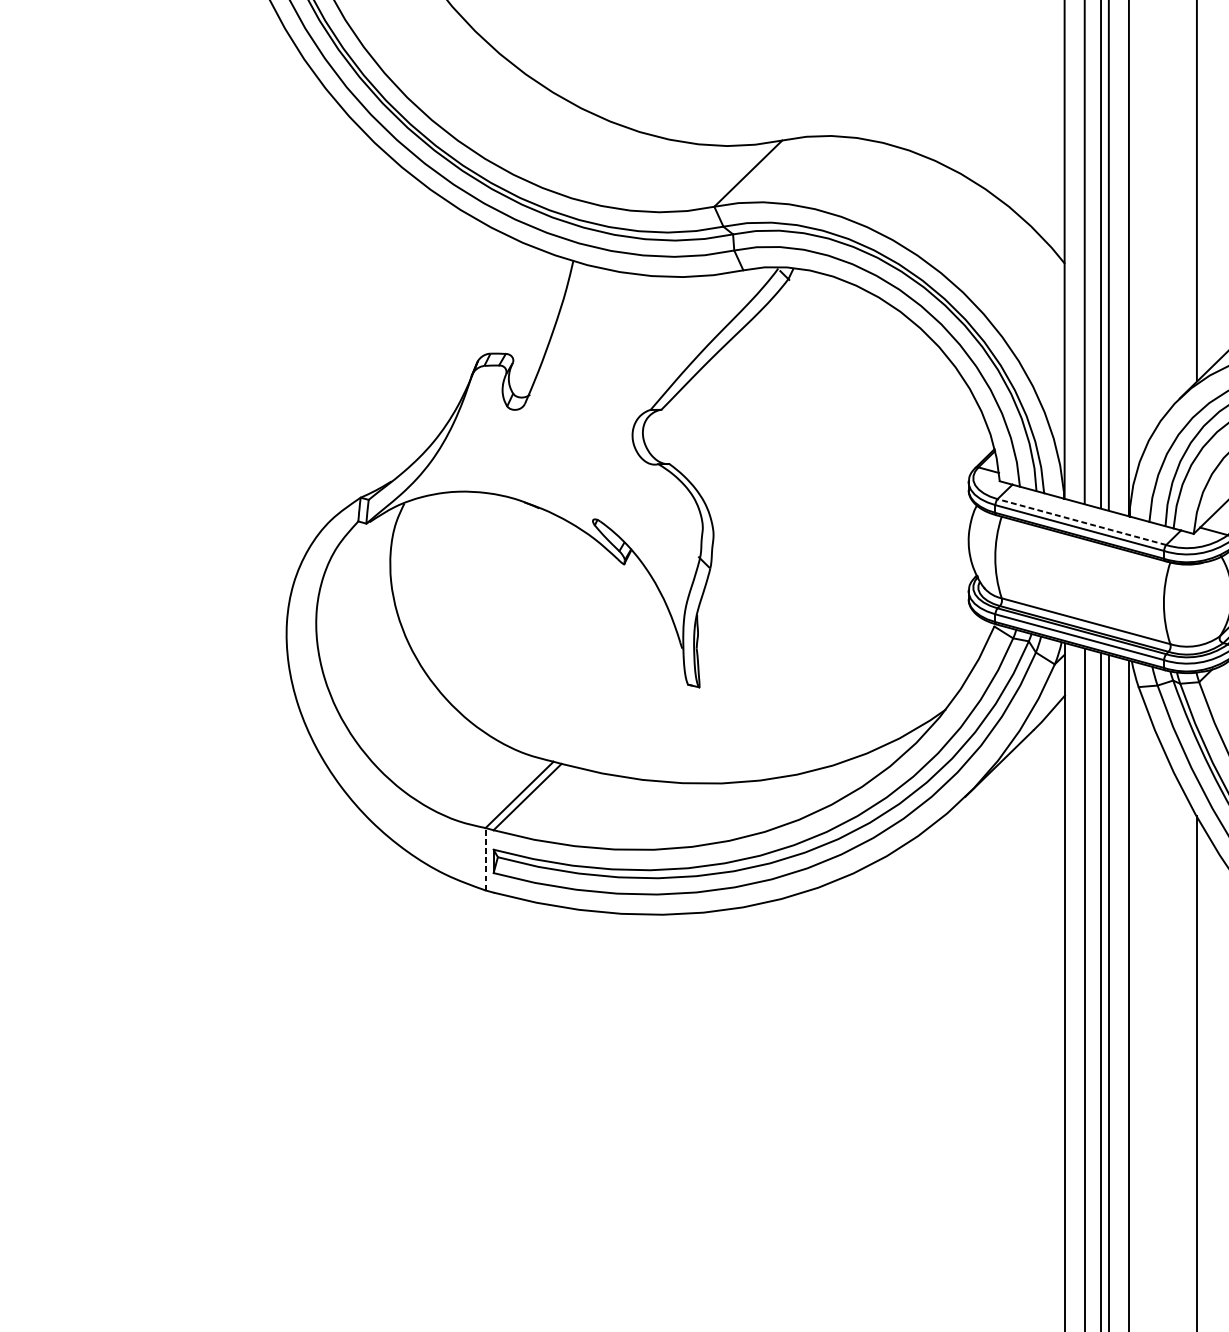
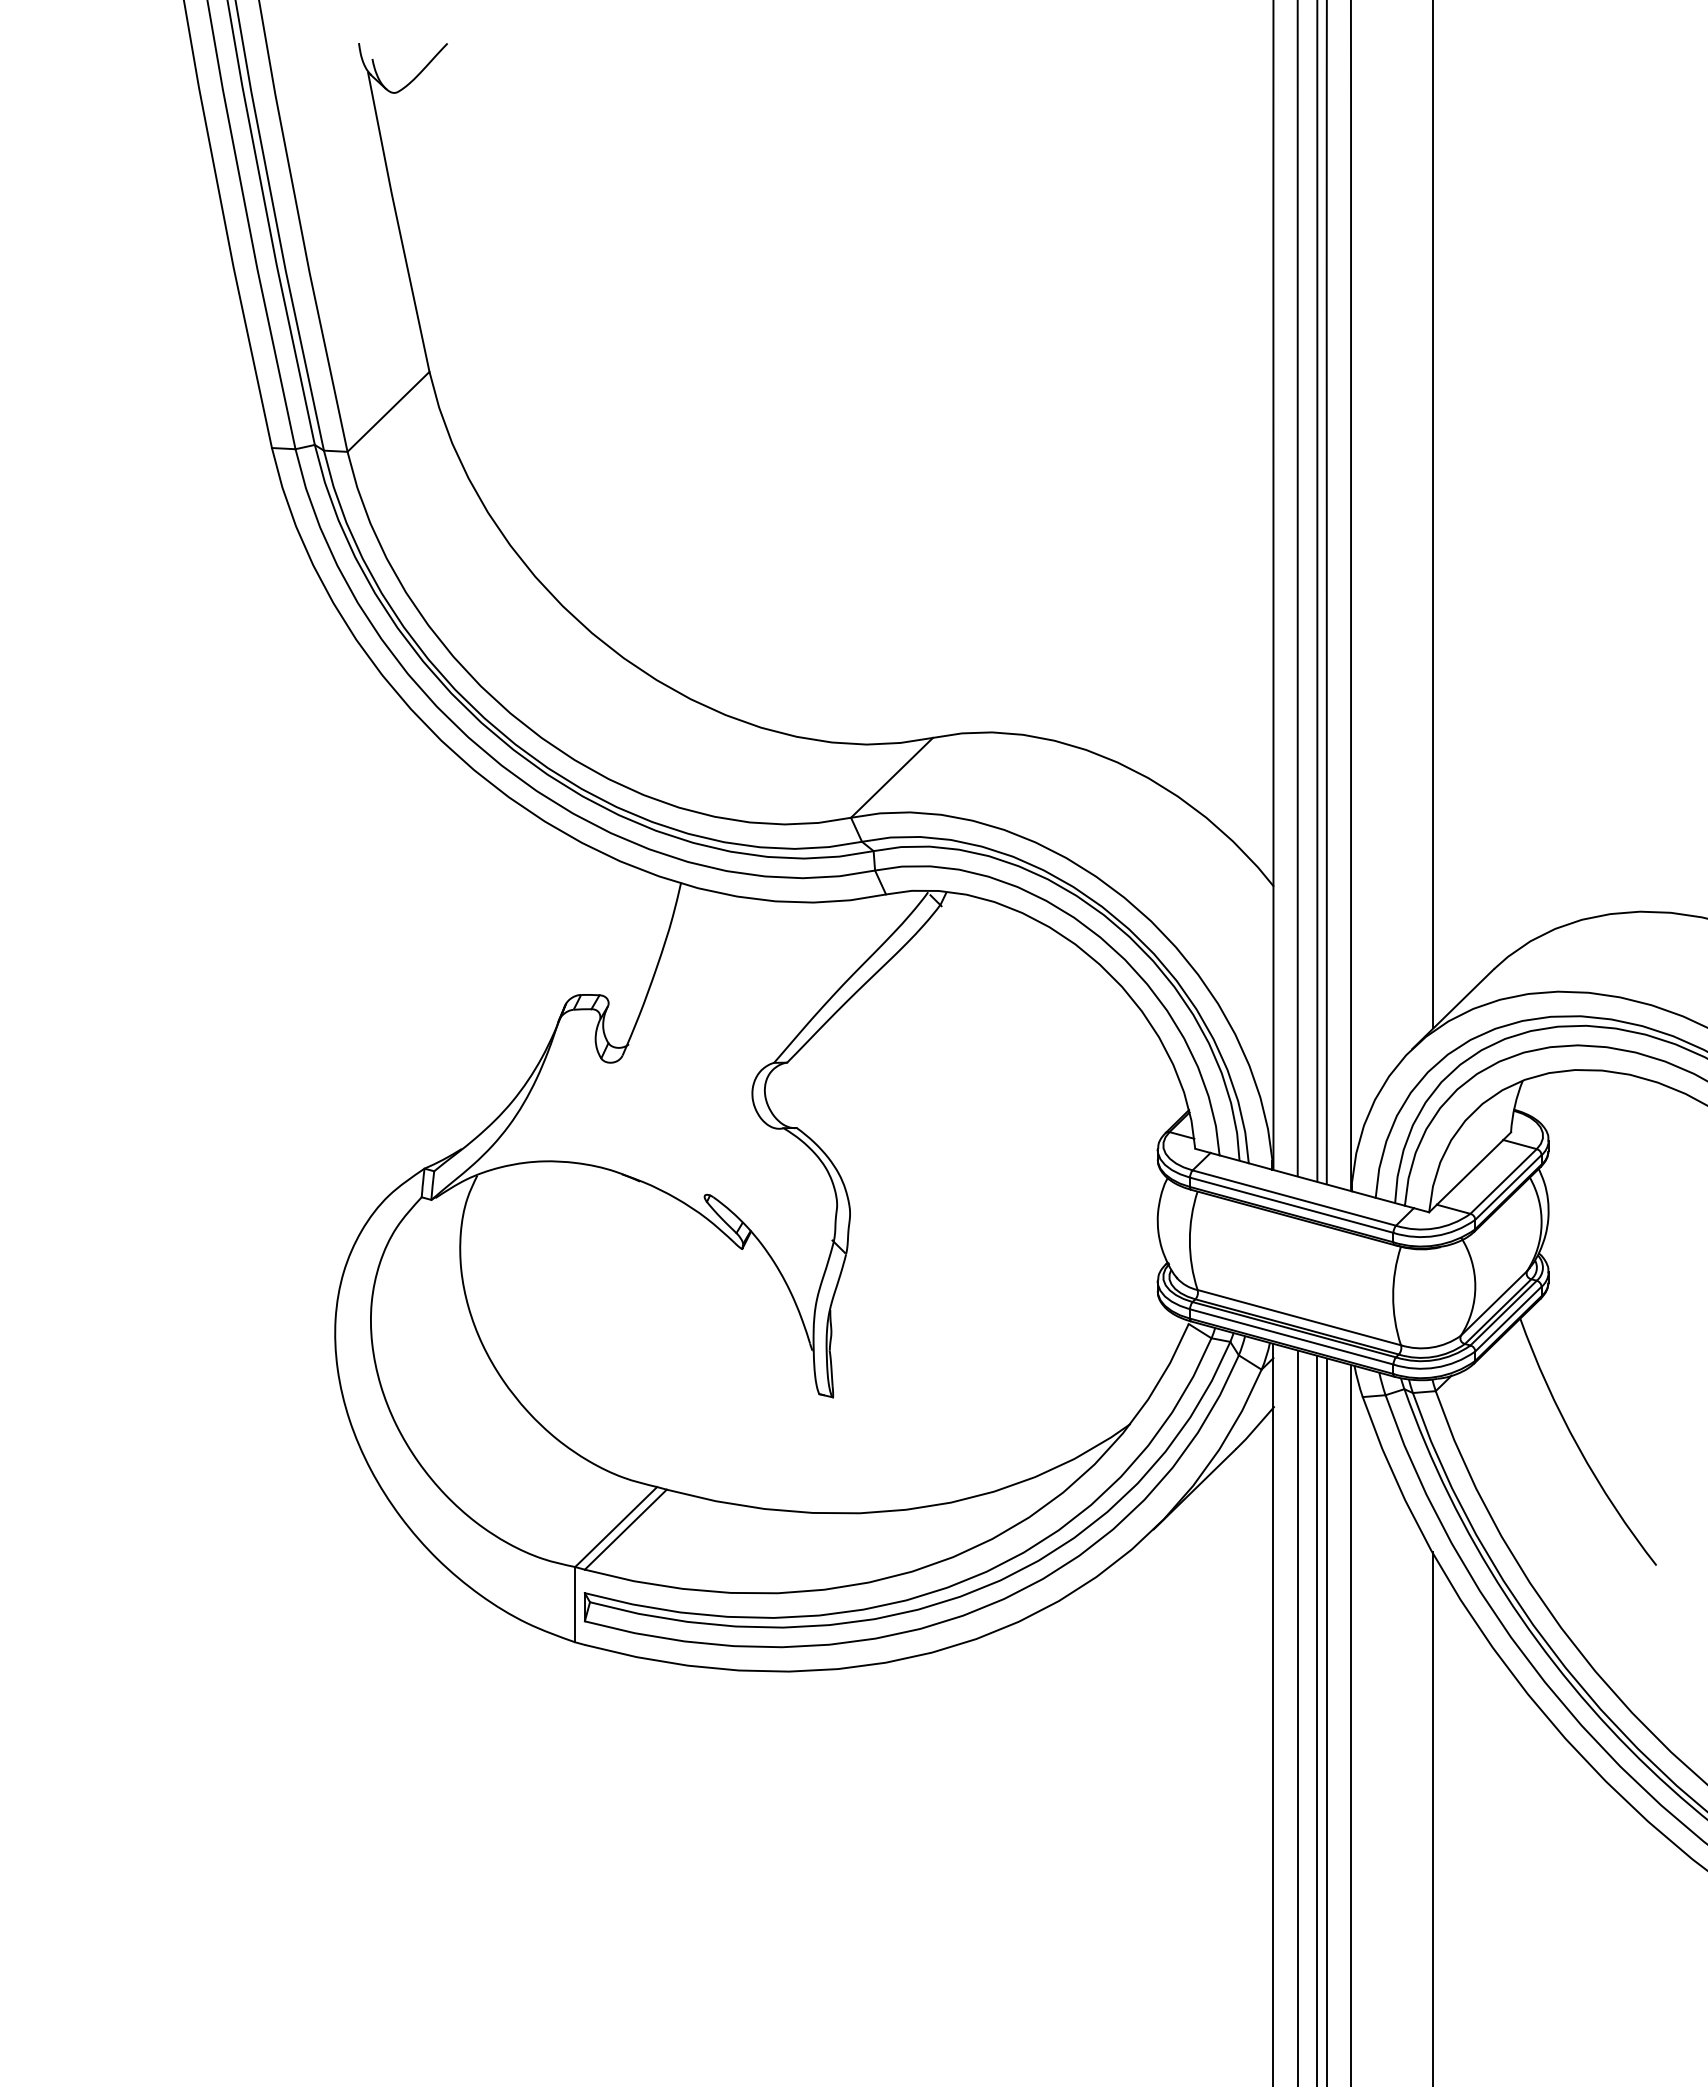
line: (1081, 521) -> (1293, 1197), dashed -> solid
line: (485, 859) -> (575, 1604), dashed -> solid

